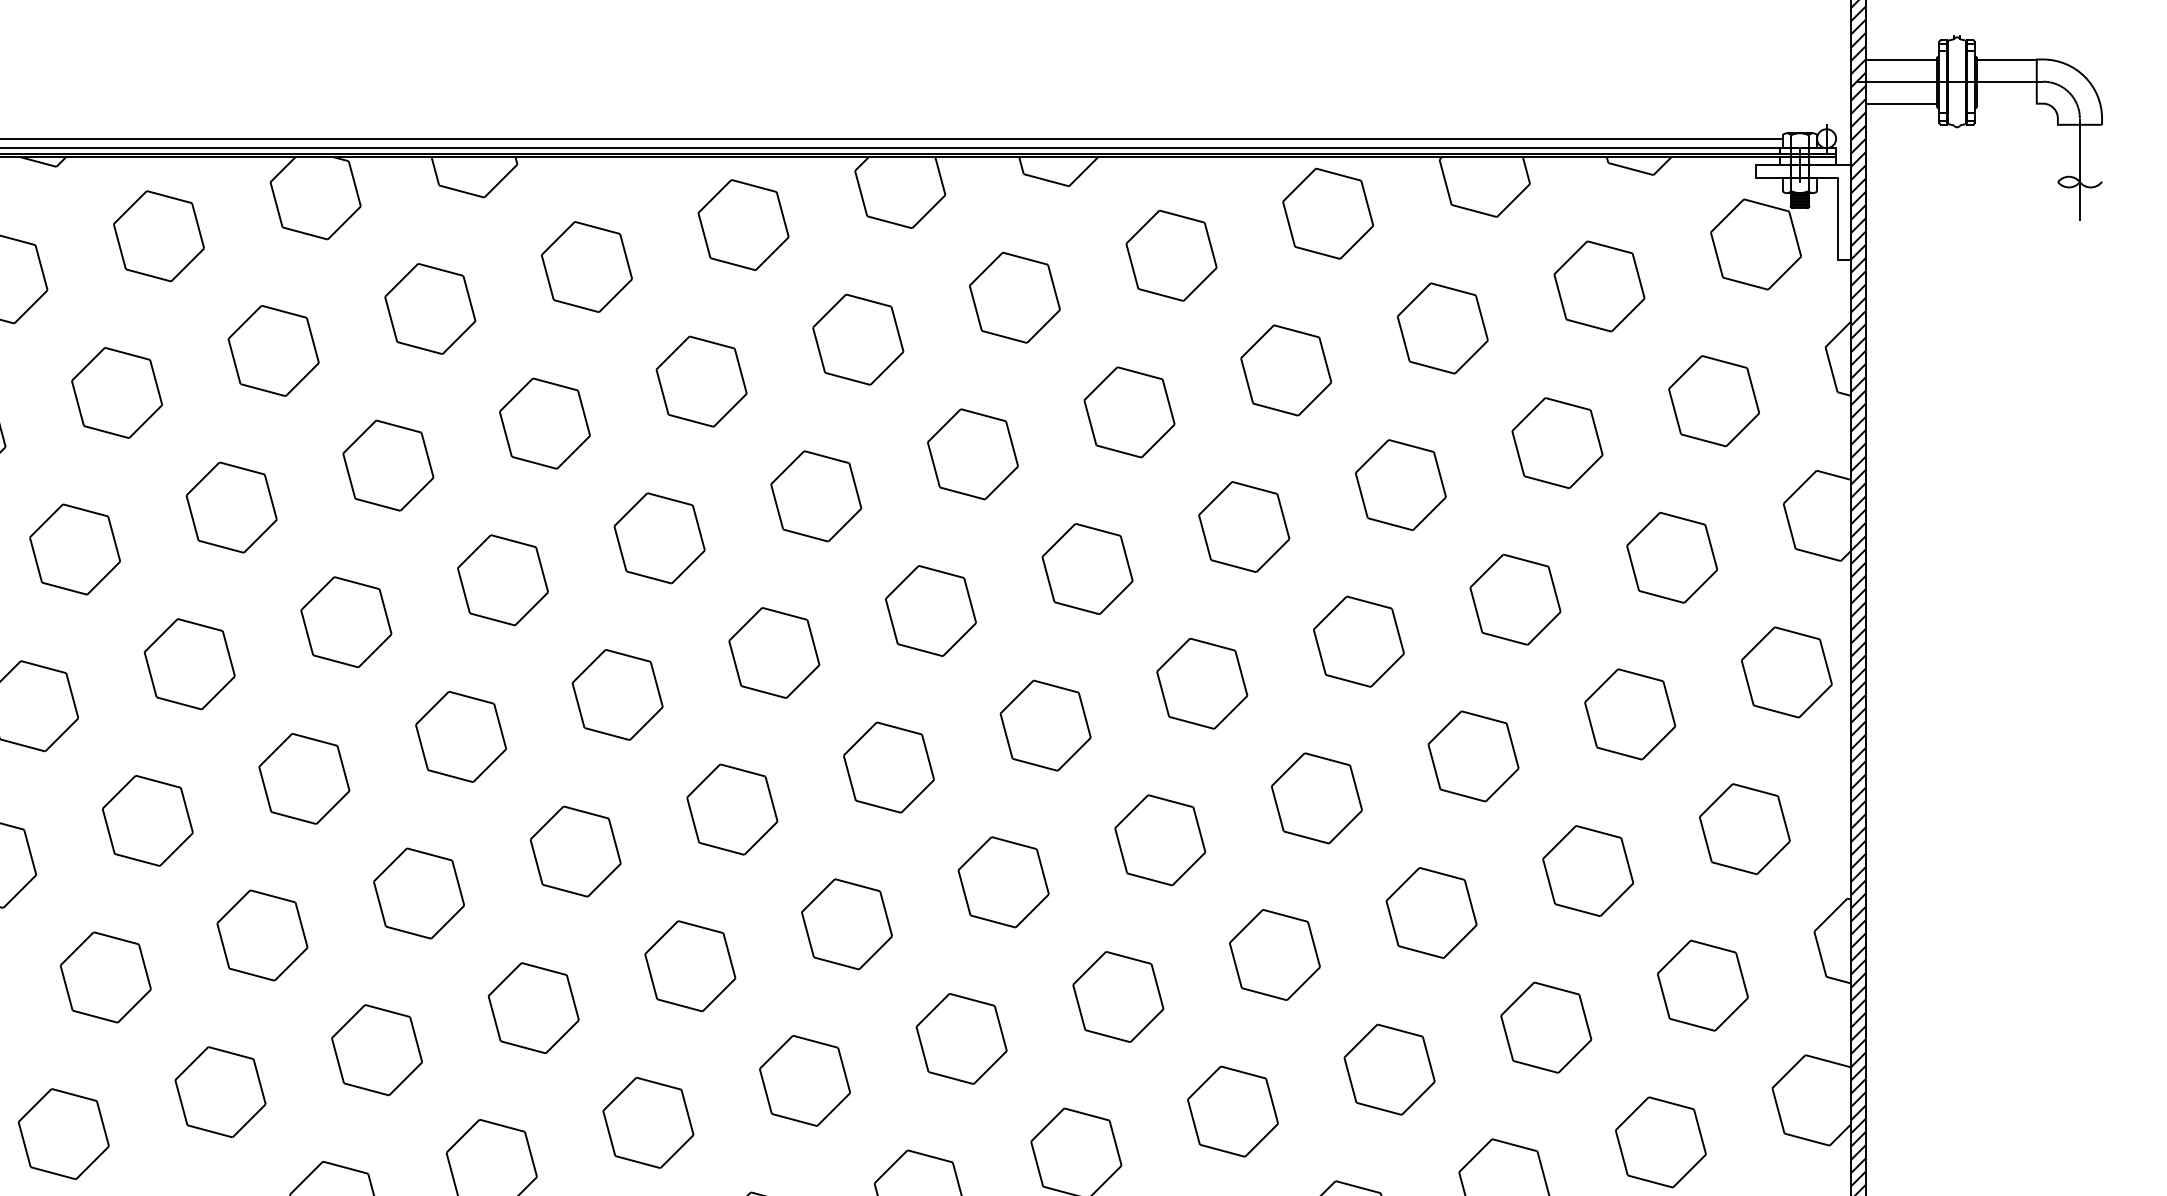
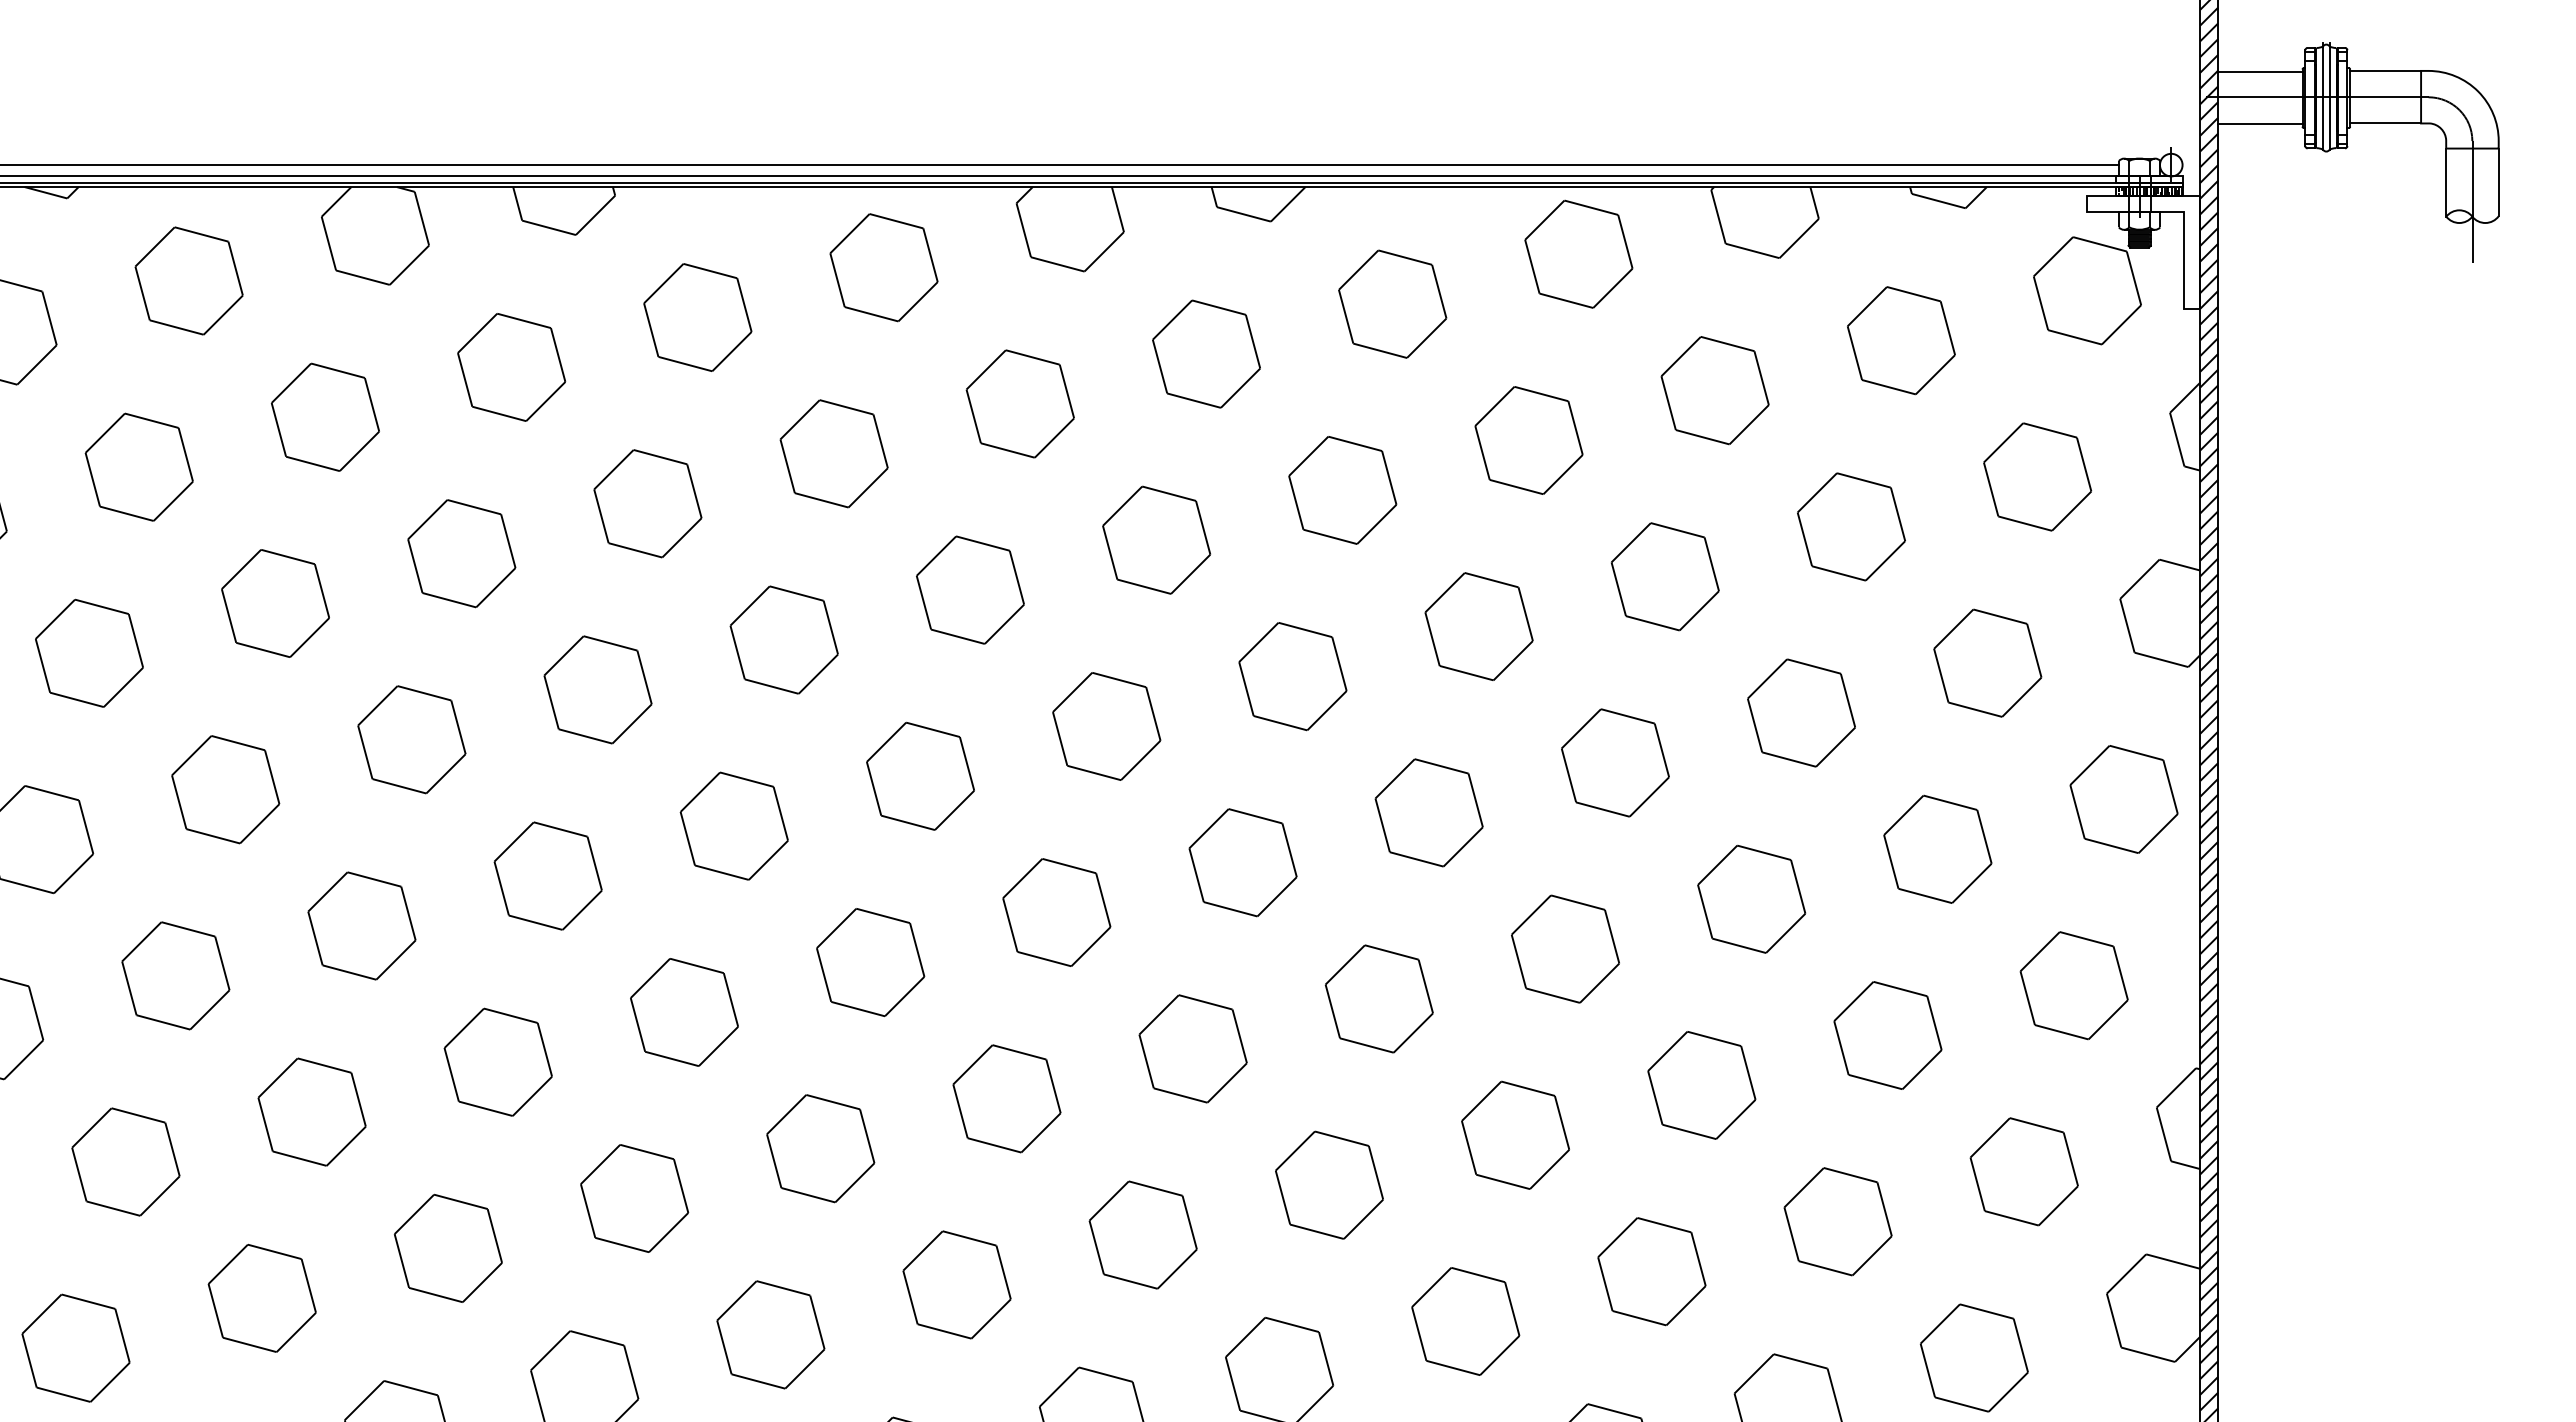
line: (1953, 81) -> (2322, 97), added
line: (1959, 81) -> (2329, 97), added
line: (2006, 103) -> (2385, 123), added
line: (2058, 153) -> (2446, 182), added
line: (2101, 153) -> (2498, 182), added
hatch: (1809, 160) -> (2150, 191), added

